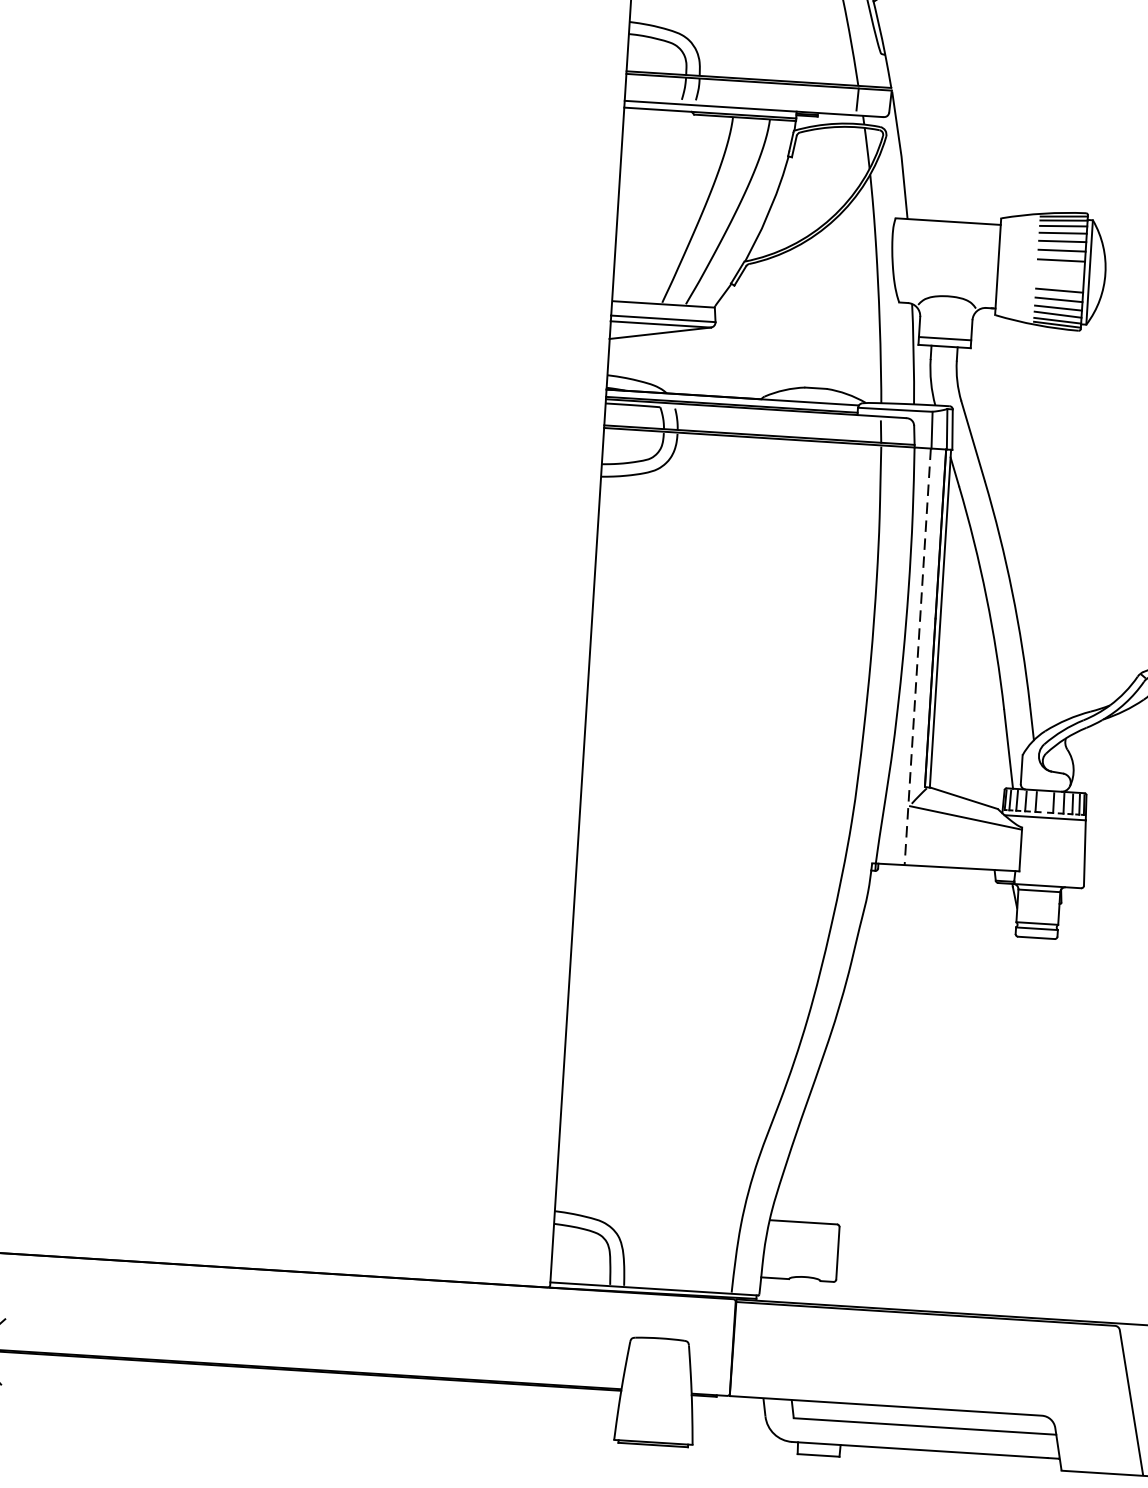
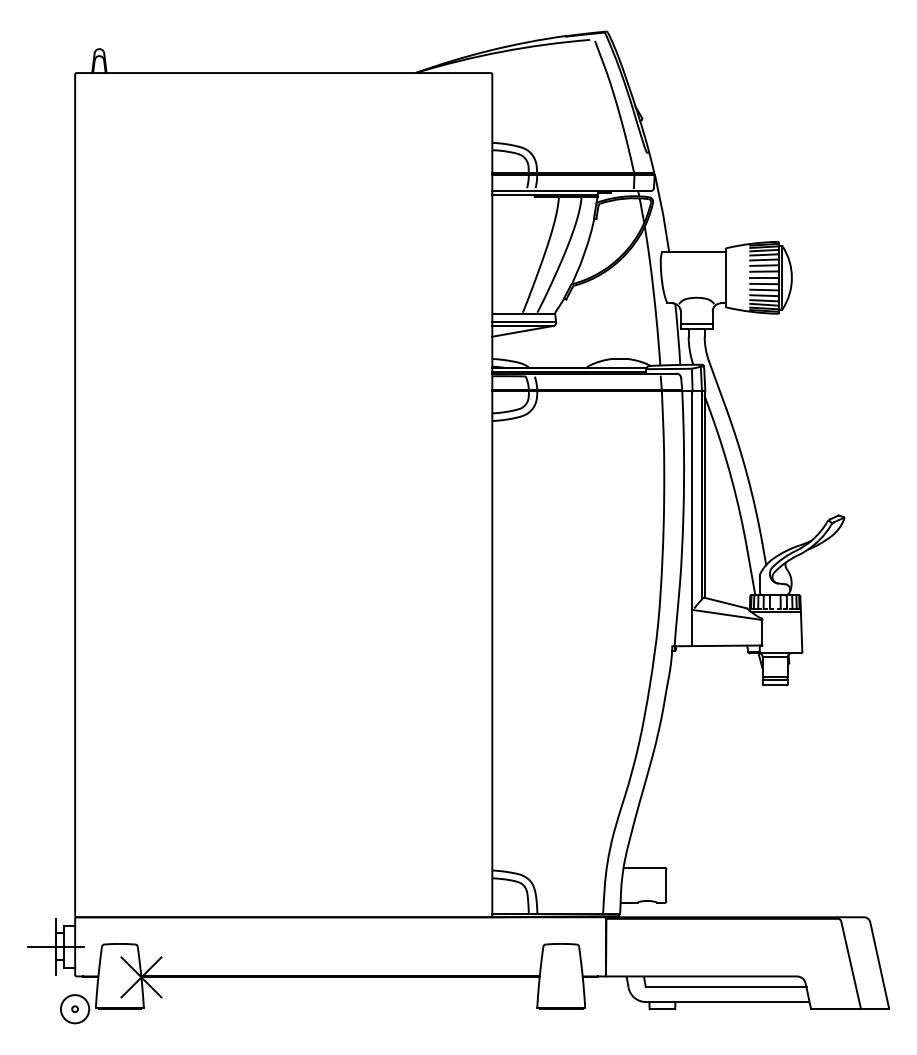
line: (1060, 270) -> (764, 277), added
line: (1060, 279) -> (764, 283), added
line: (918, 658) -> (692, 519), dashed -> solid

